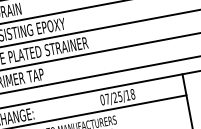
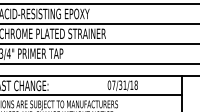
text: (117, 96) -> (122, 84), 07/25/18 -> 07/31/18

